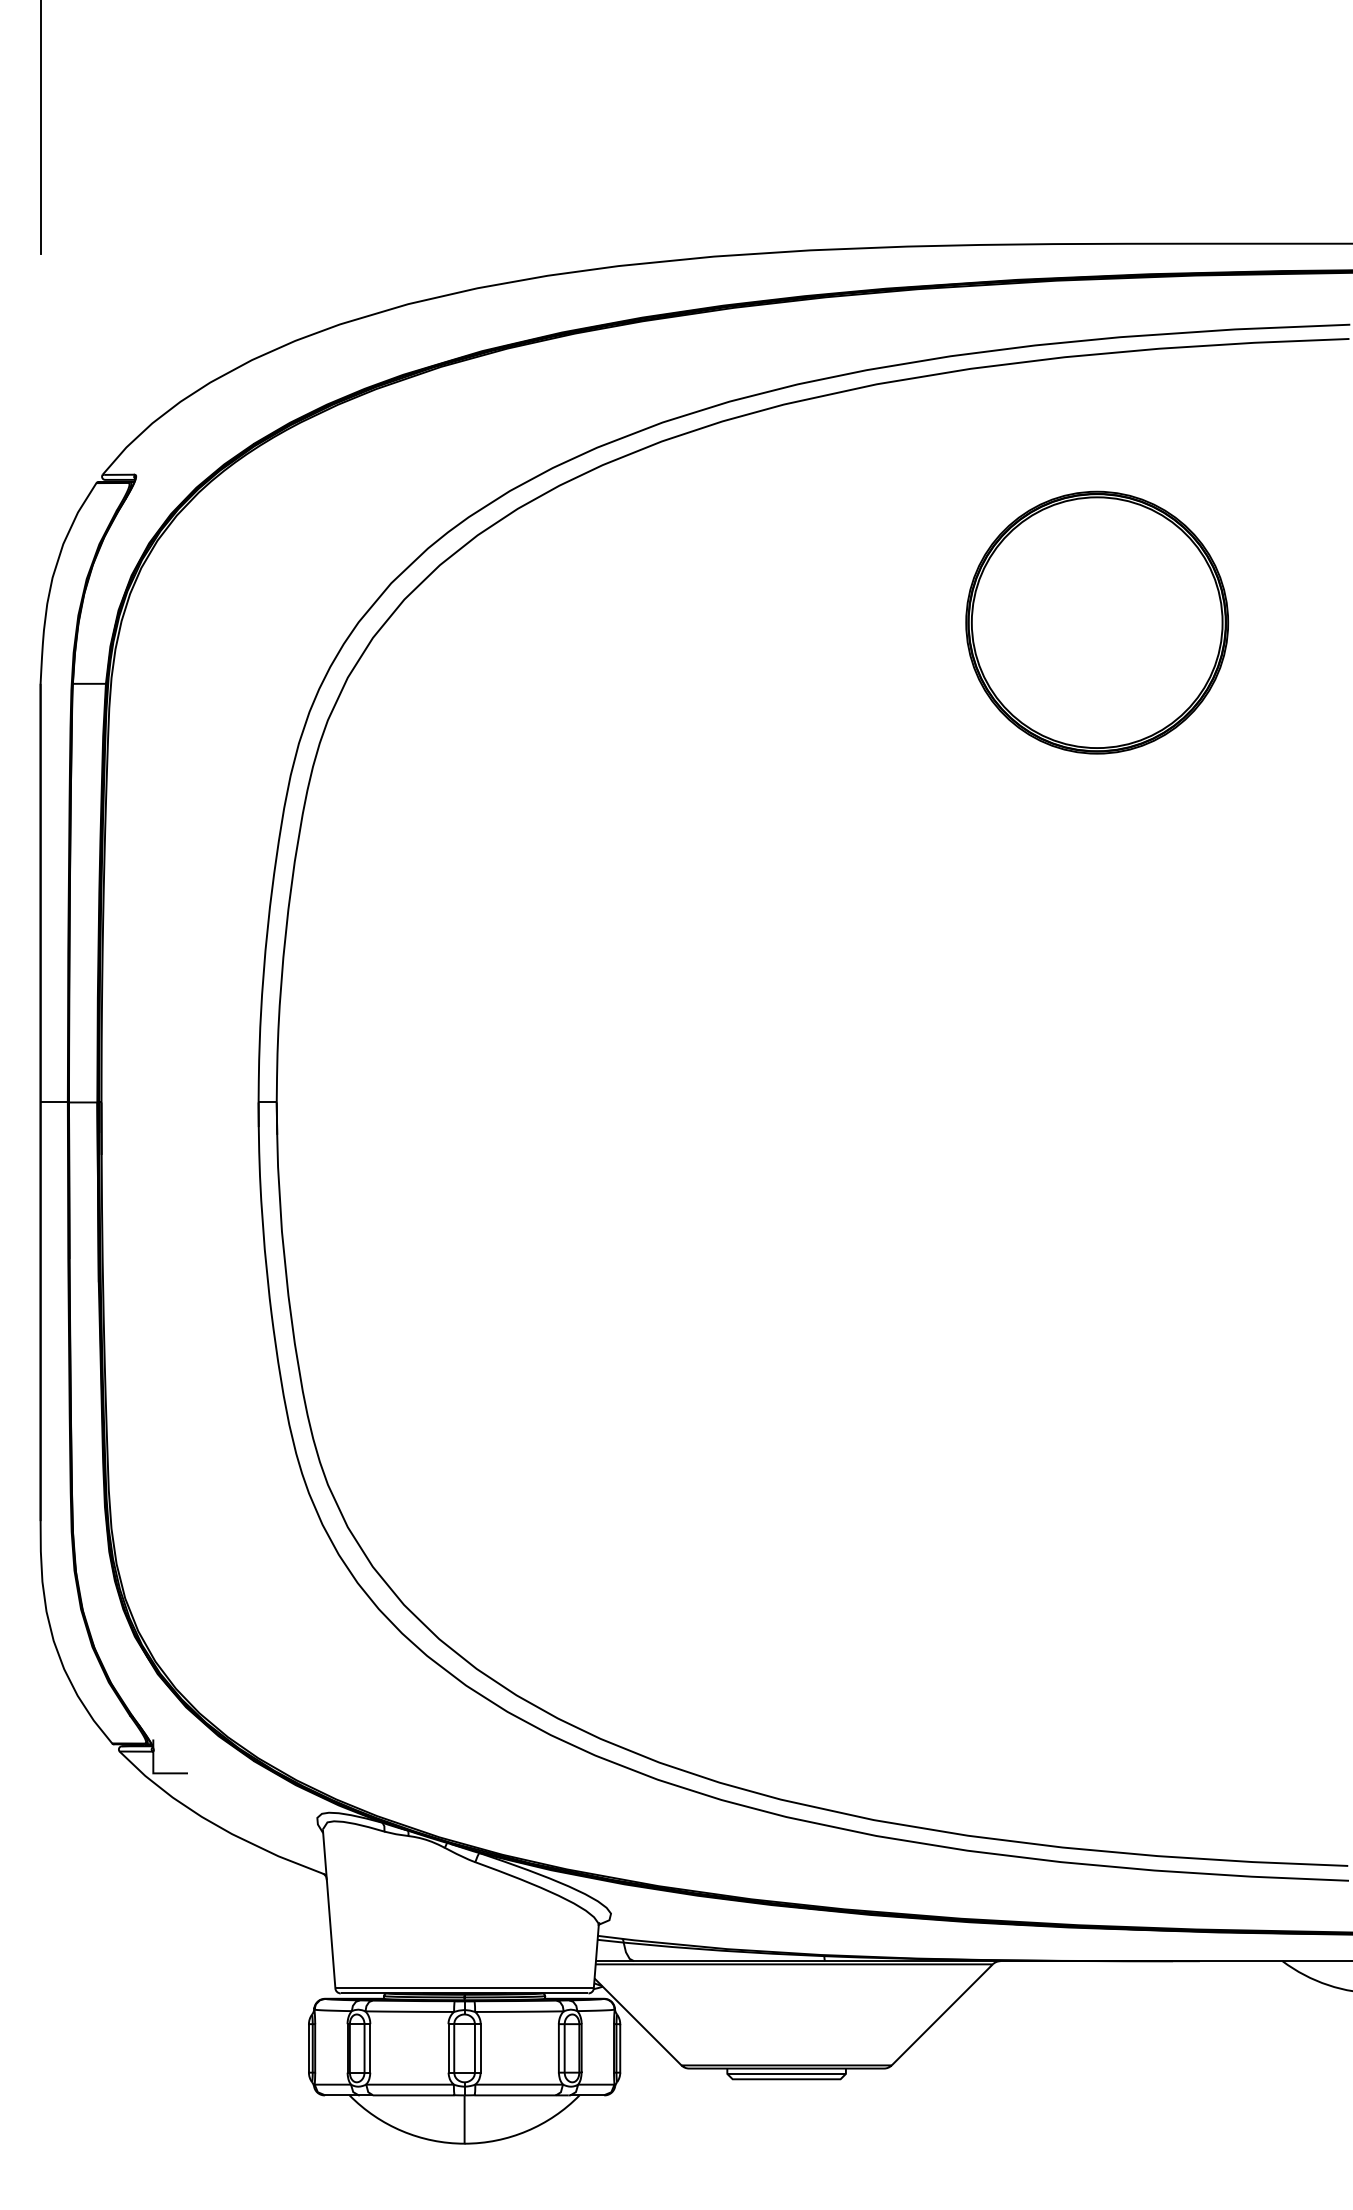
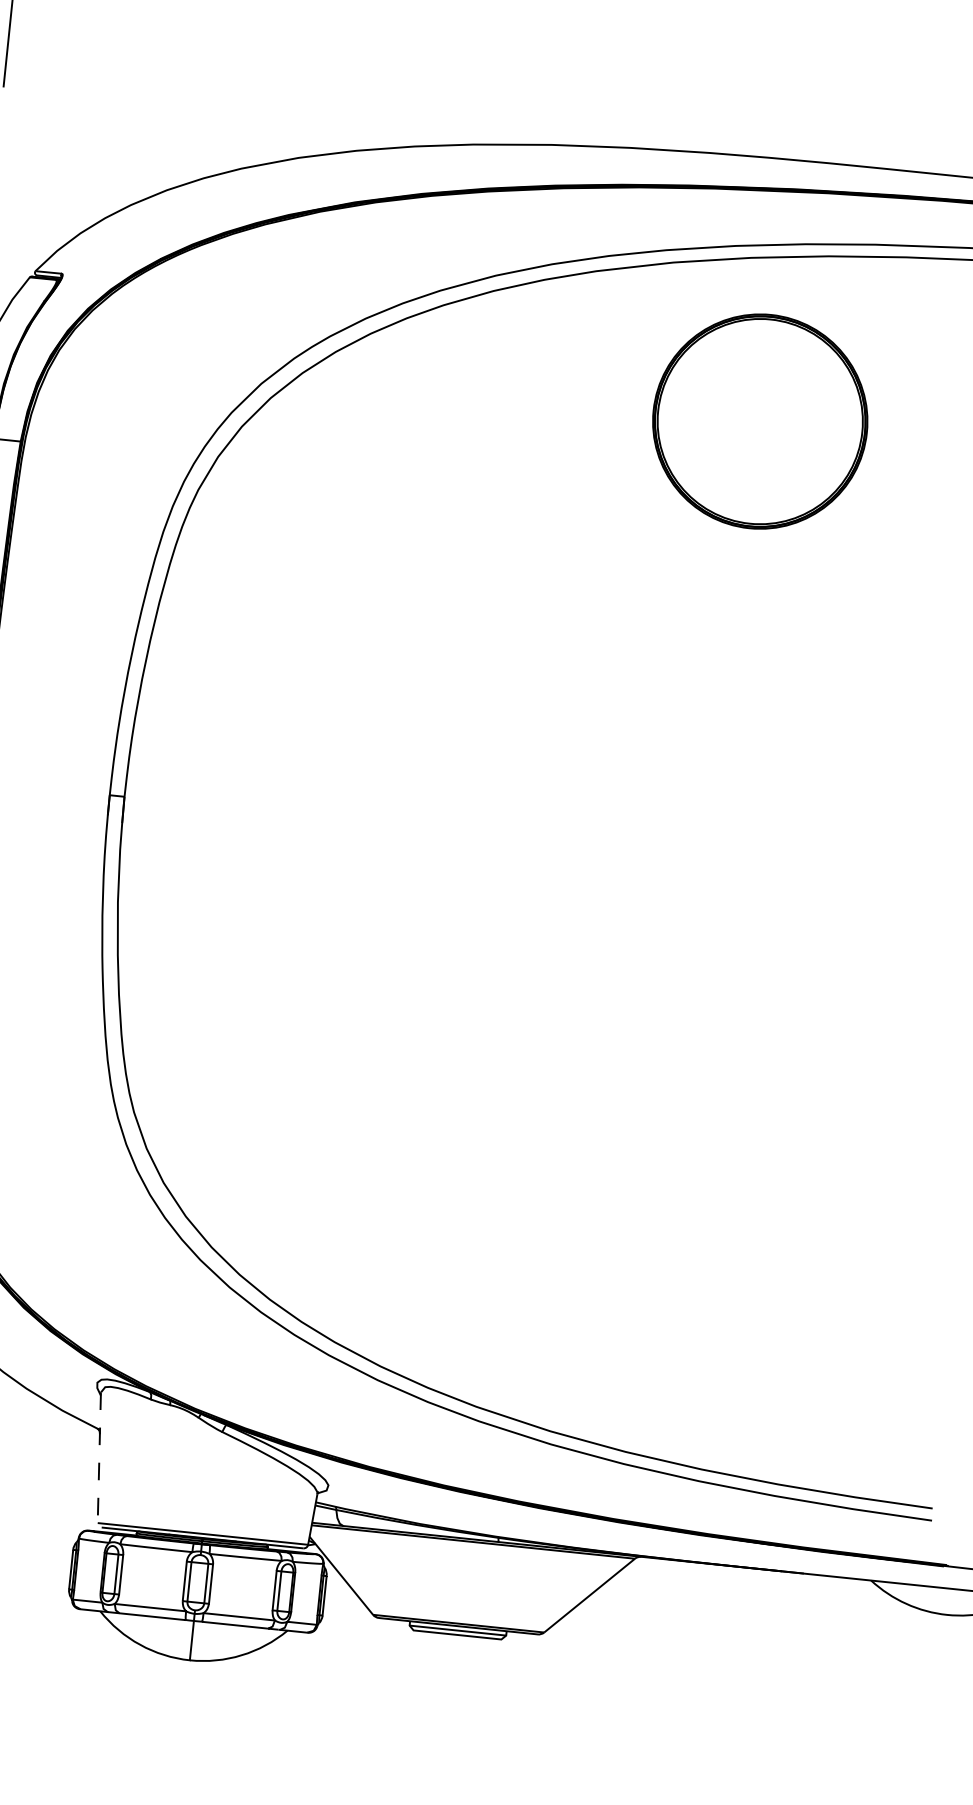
part: (1097, 622) -> (760, 421), moved
line: (329, 1915) -> (99, 1463), solid -> dashed

